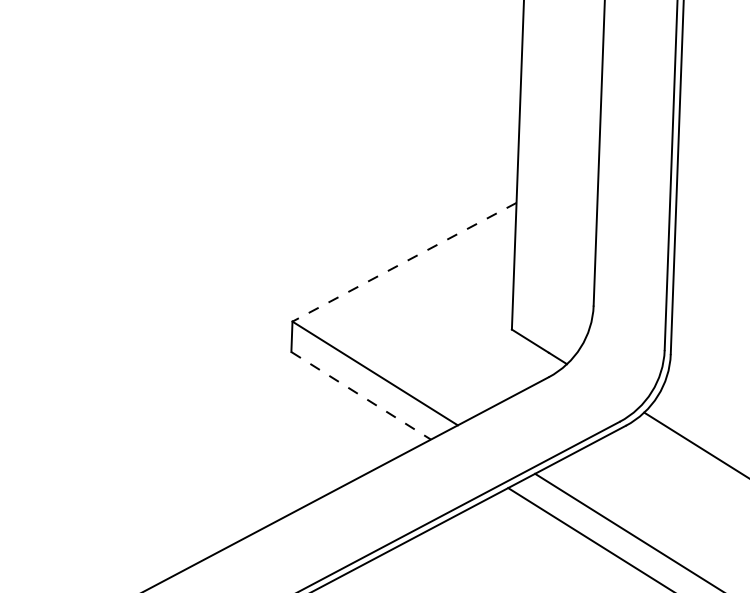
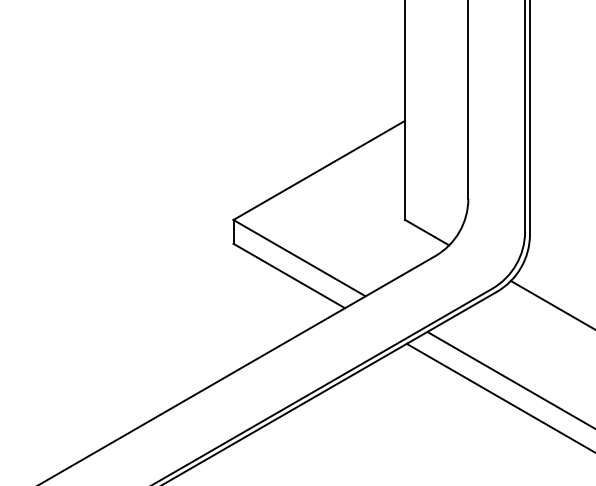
line: (403, 262) -> (318, 170), dashed -> solid
line: (361, 396) -> (289, 276), dashed -> solid

